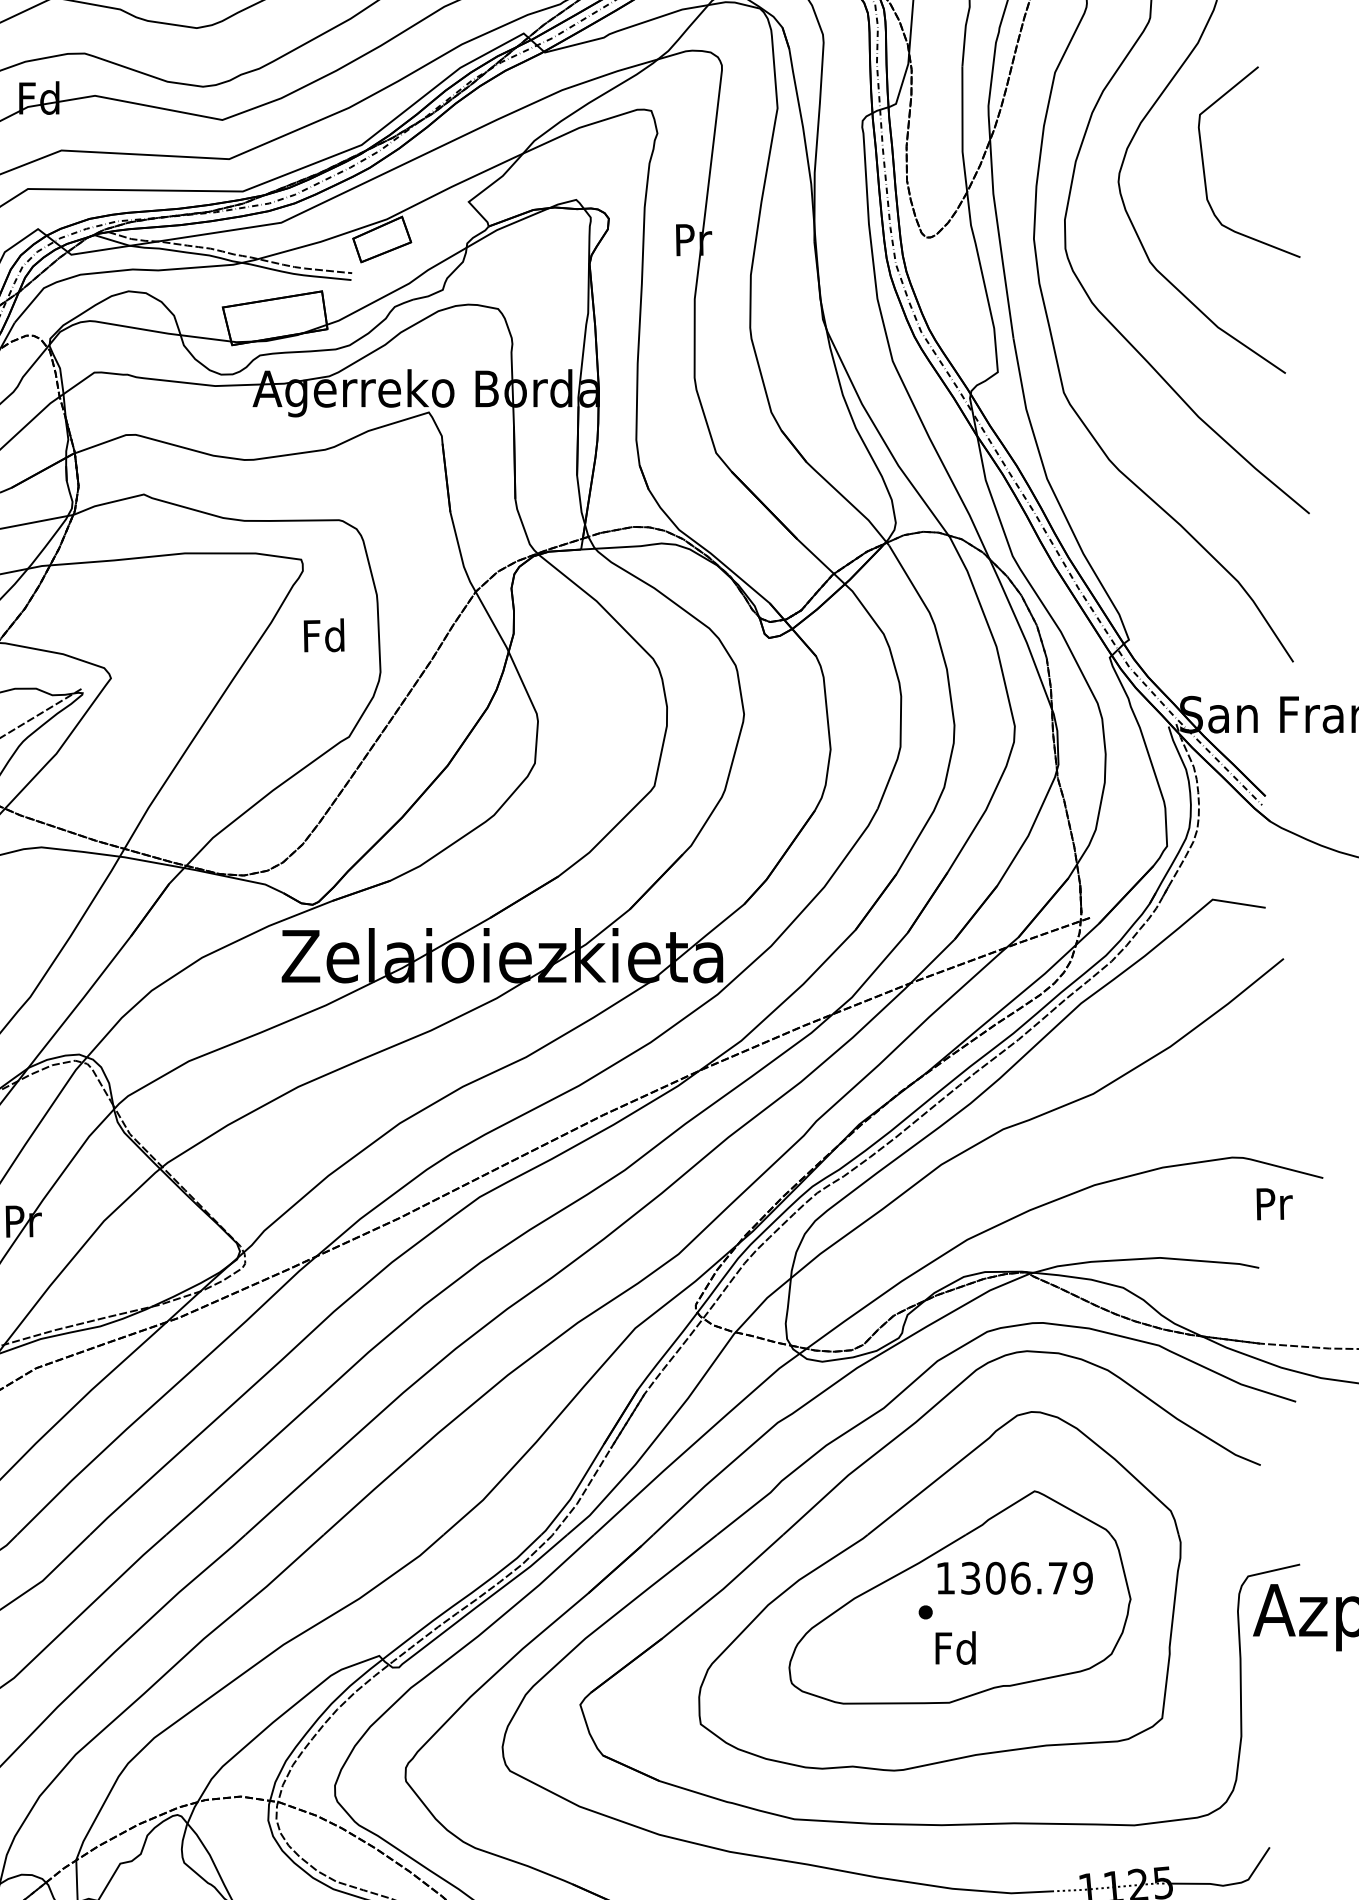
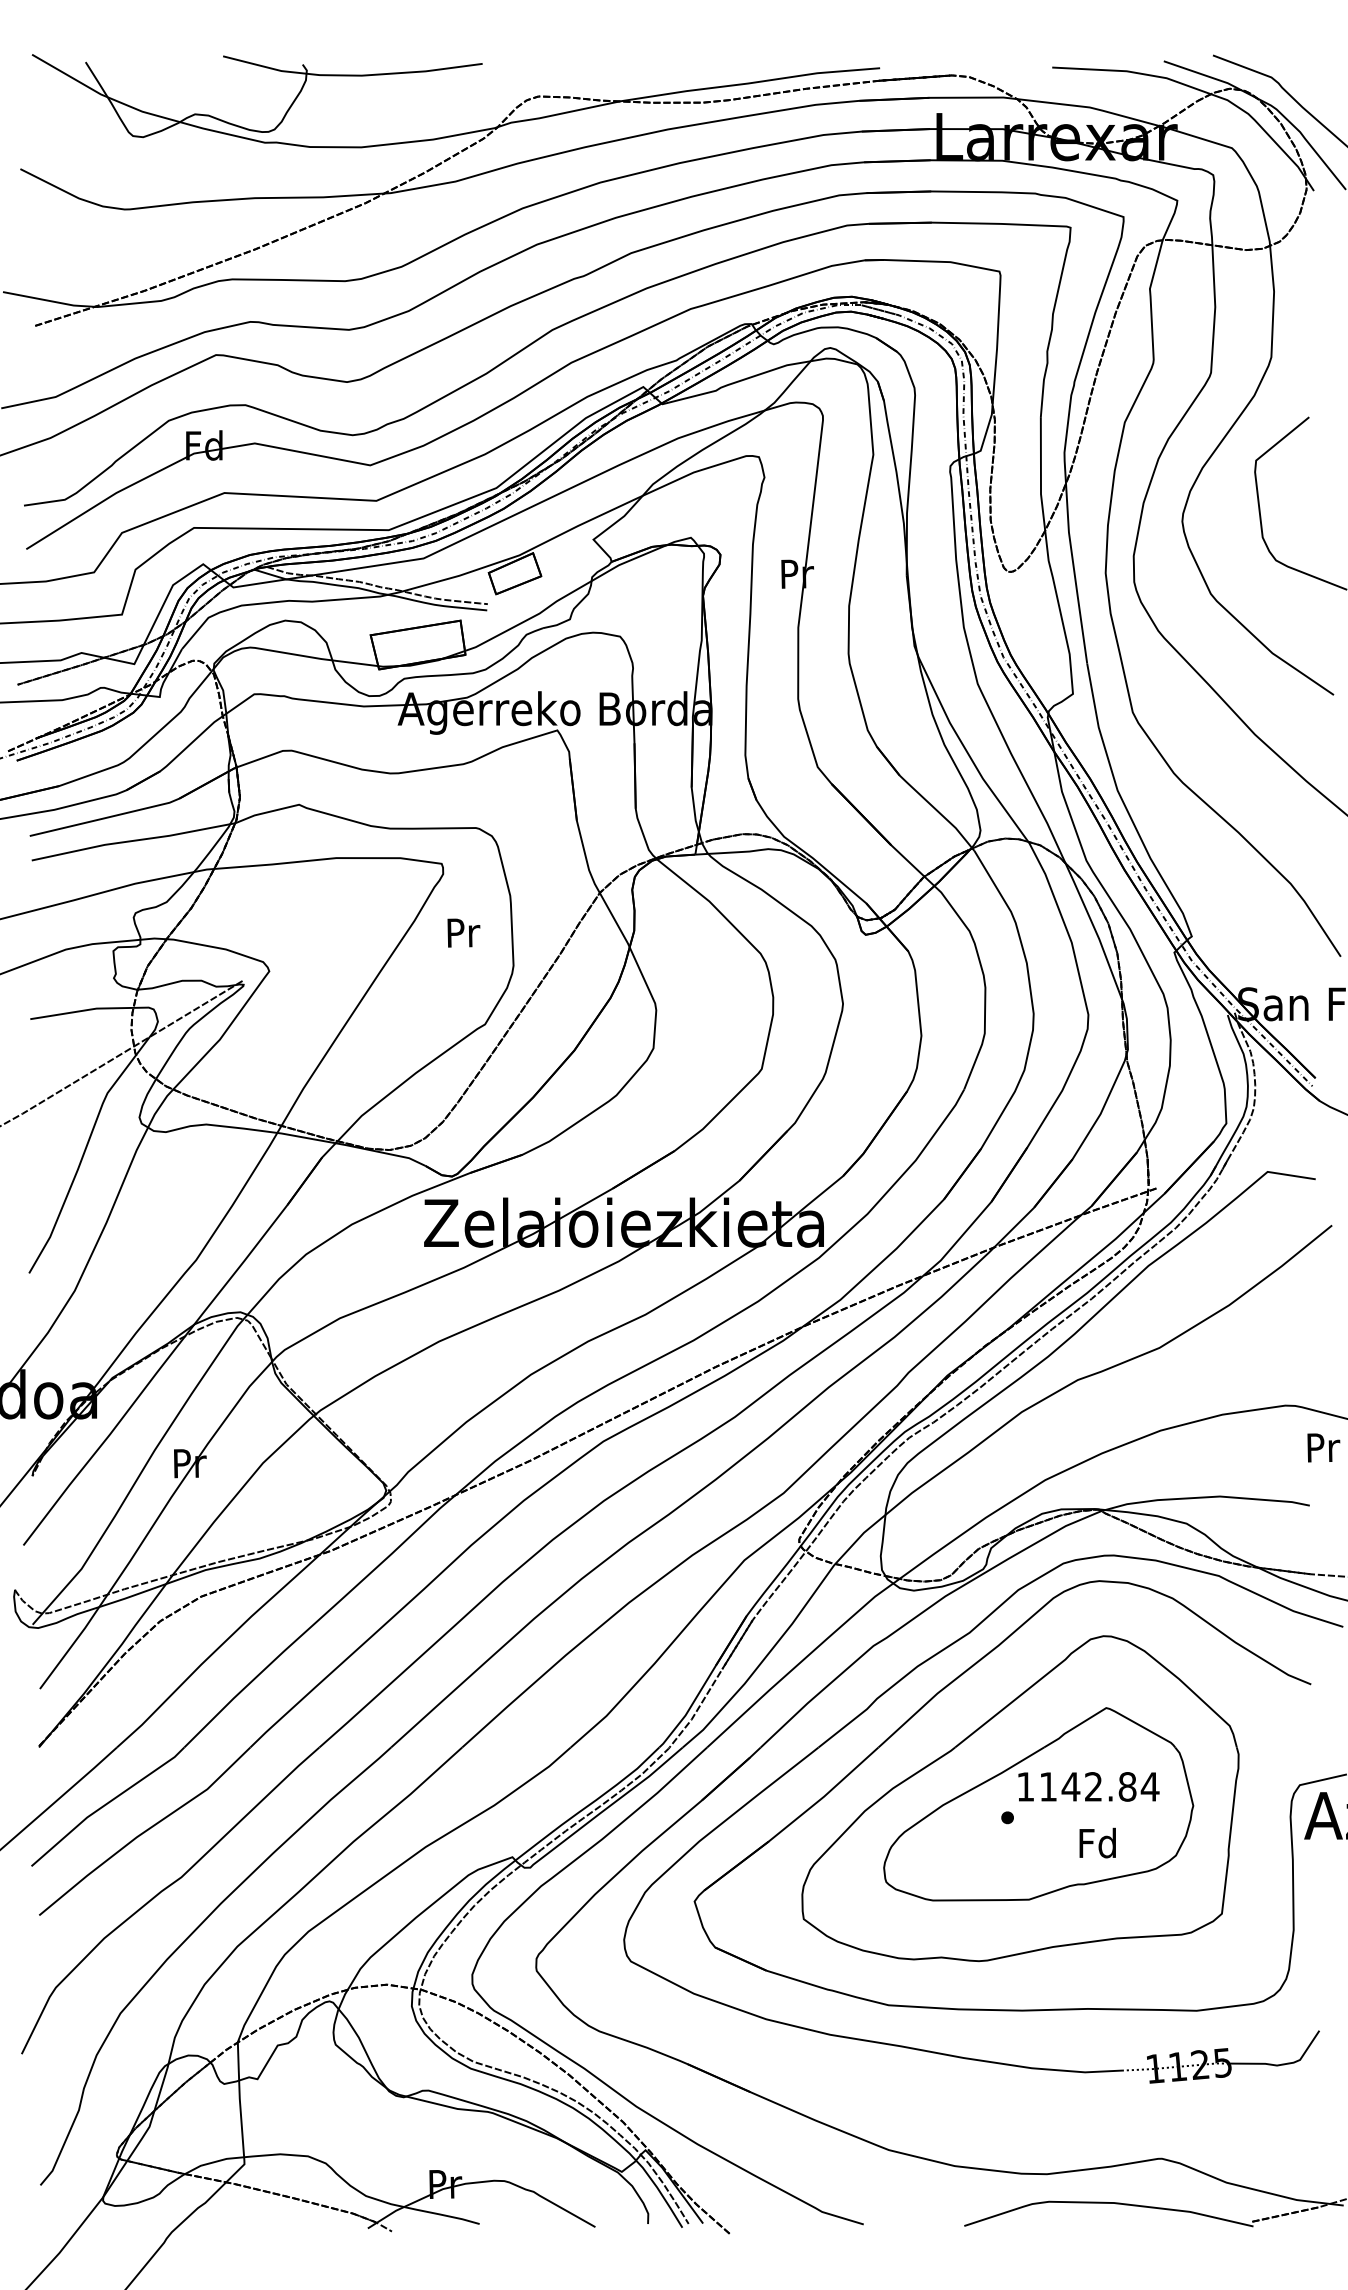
text: (324, 635) -> (462, 932), Fd -> Pr
text: (1027, 1577) -> (1099, 1786), 1306.79 -> 1142.84
text: (955, 1647) -> (1097, 1842), moved

